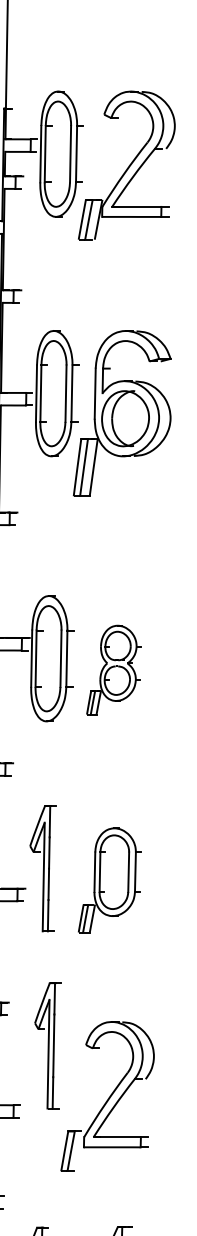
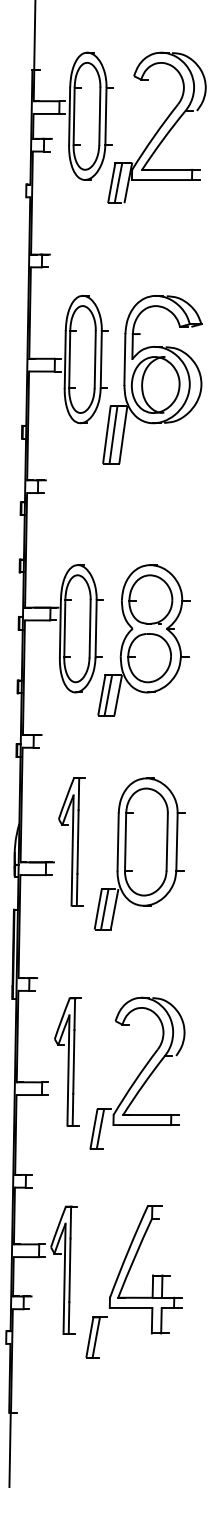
part: (113, 670) -> (143, 640), size x1.67
part: (109, 879) -> (139, 853), size x1.43
part: (47, 1045) -> (67, 1061), moved

